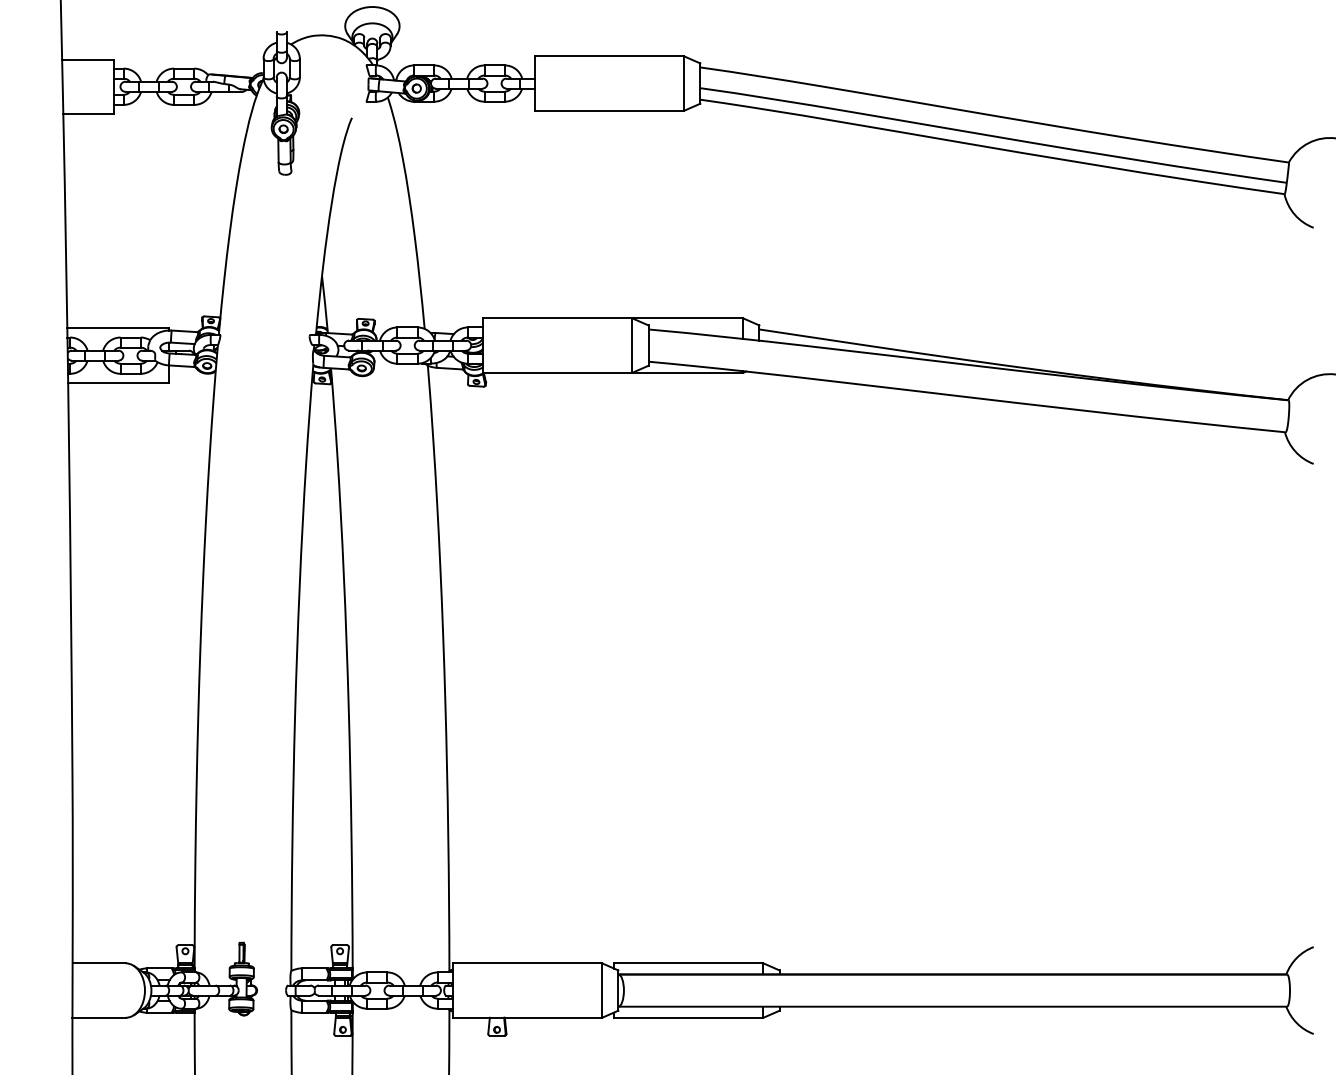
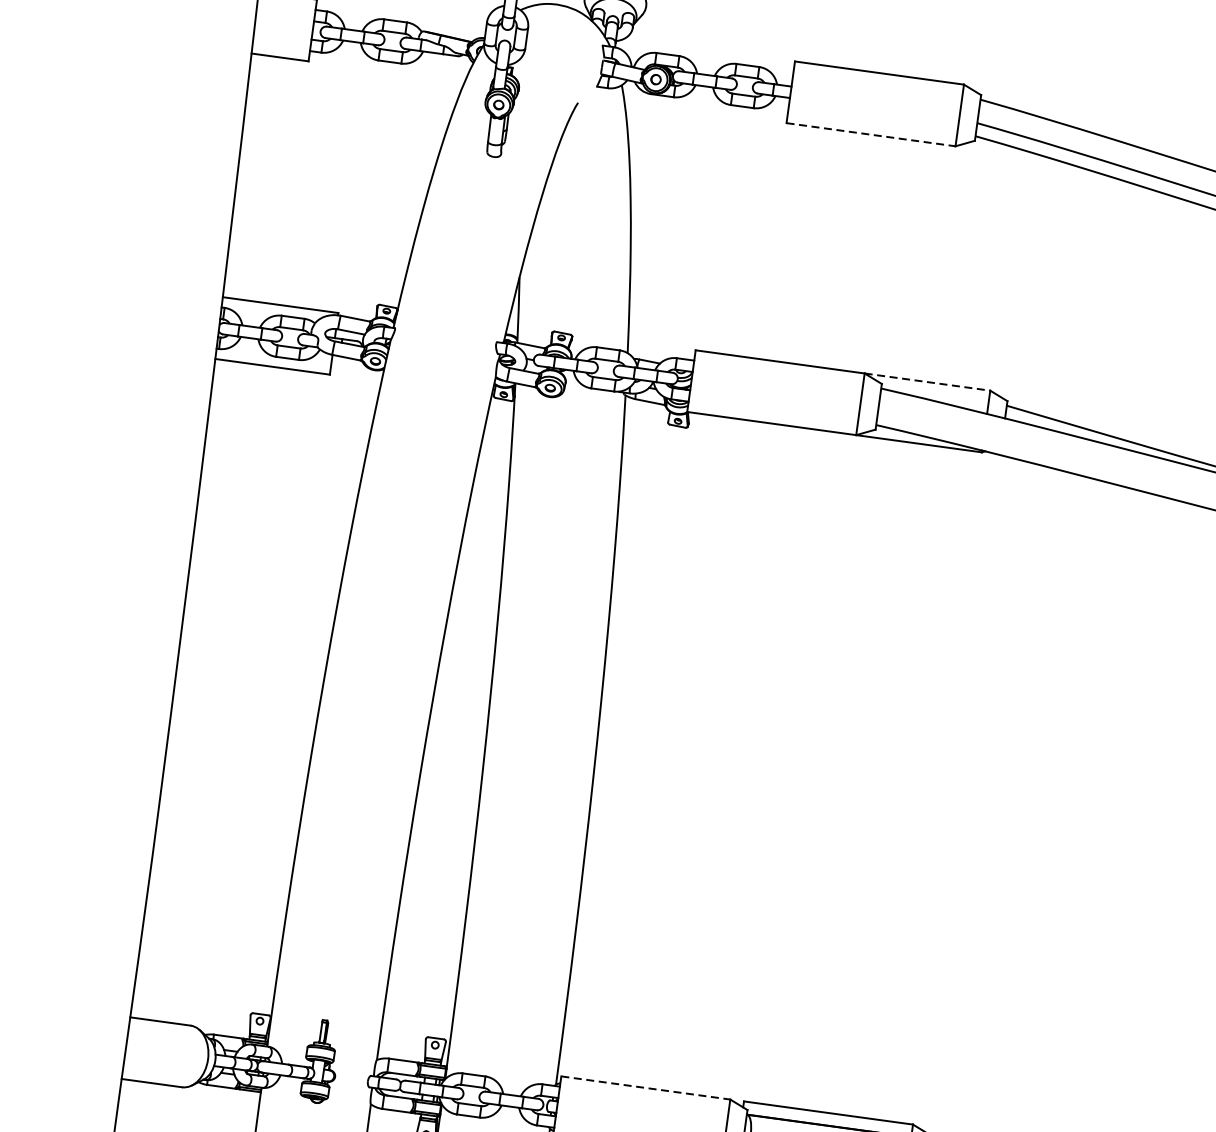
line: (609, 110) -> (870, 134), solid -> dashed
line: (688, 318) -> (928, 382), solid -> dashed
line: (527, 963) -> (645, 1088), solid -> dashed

